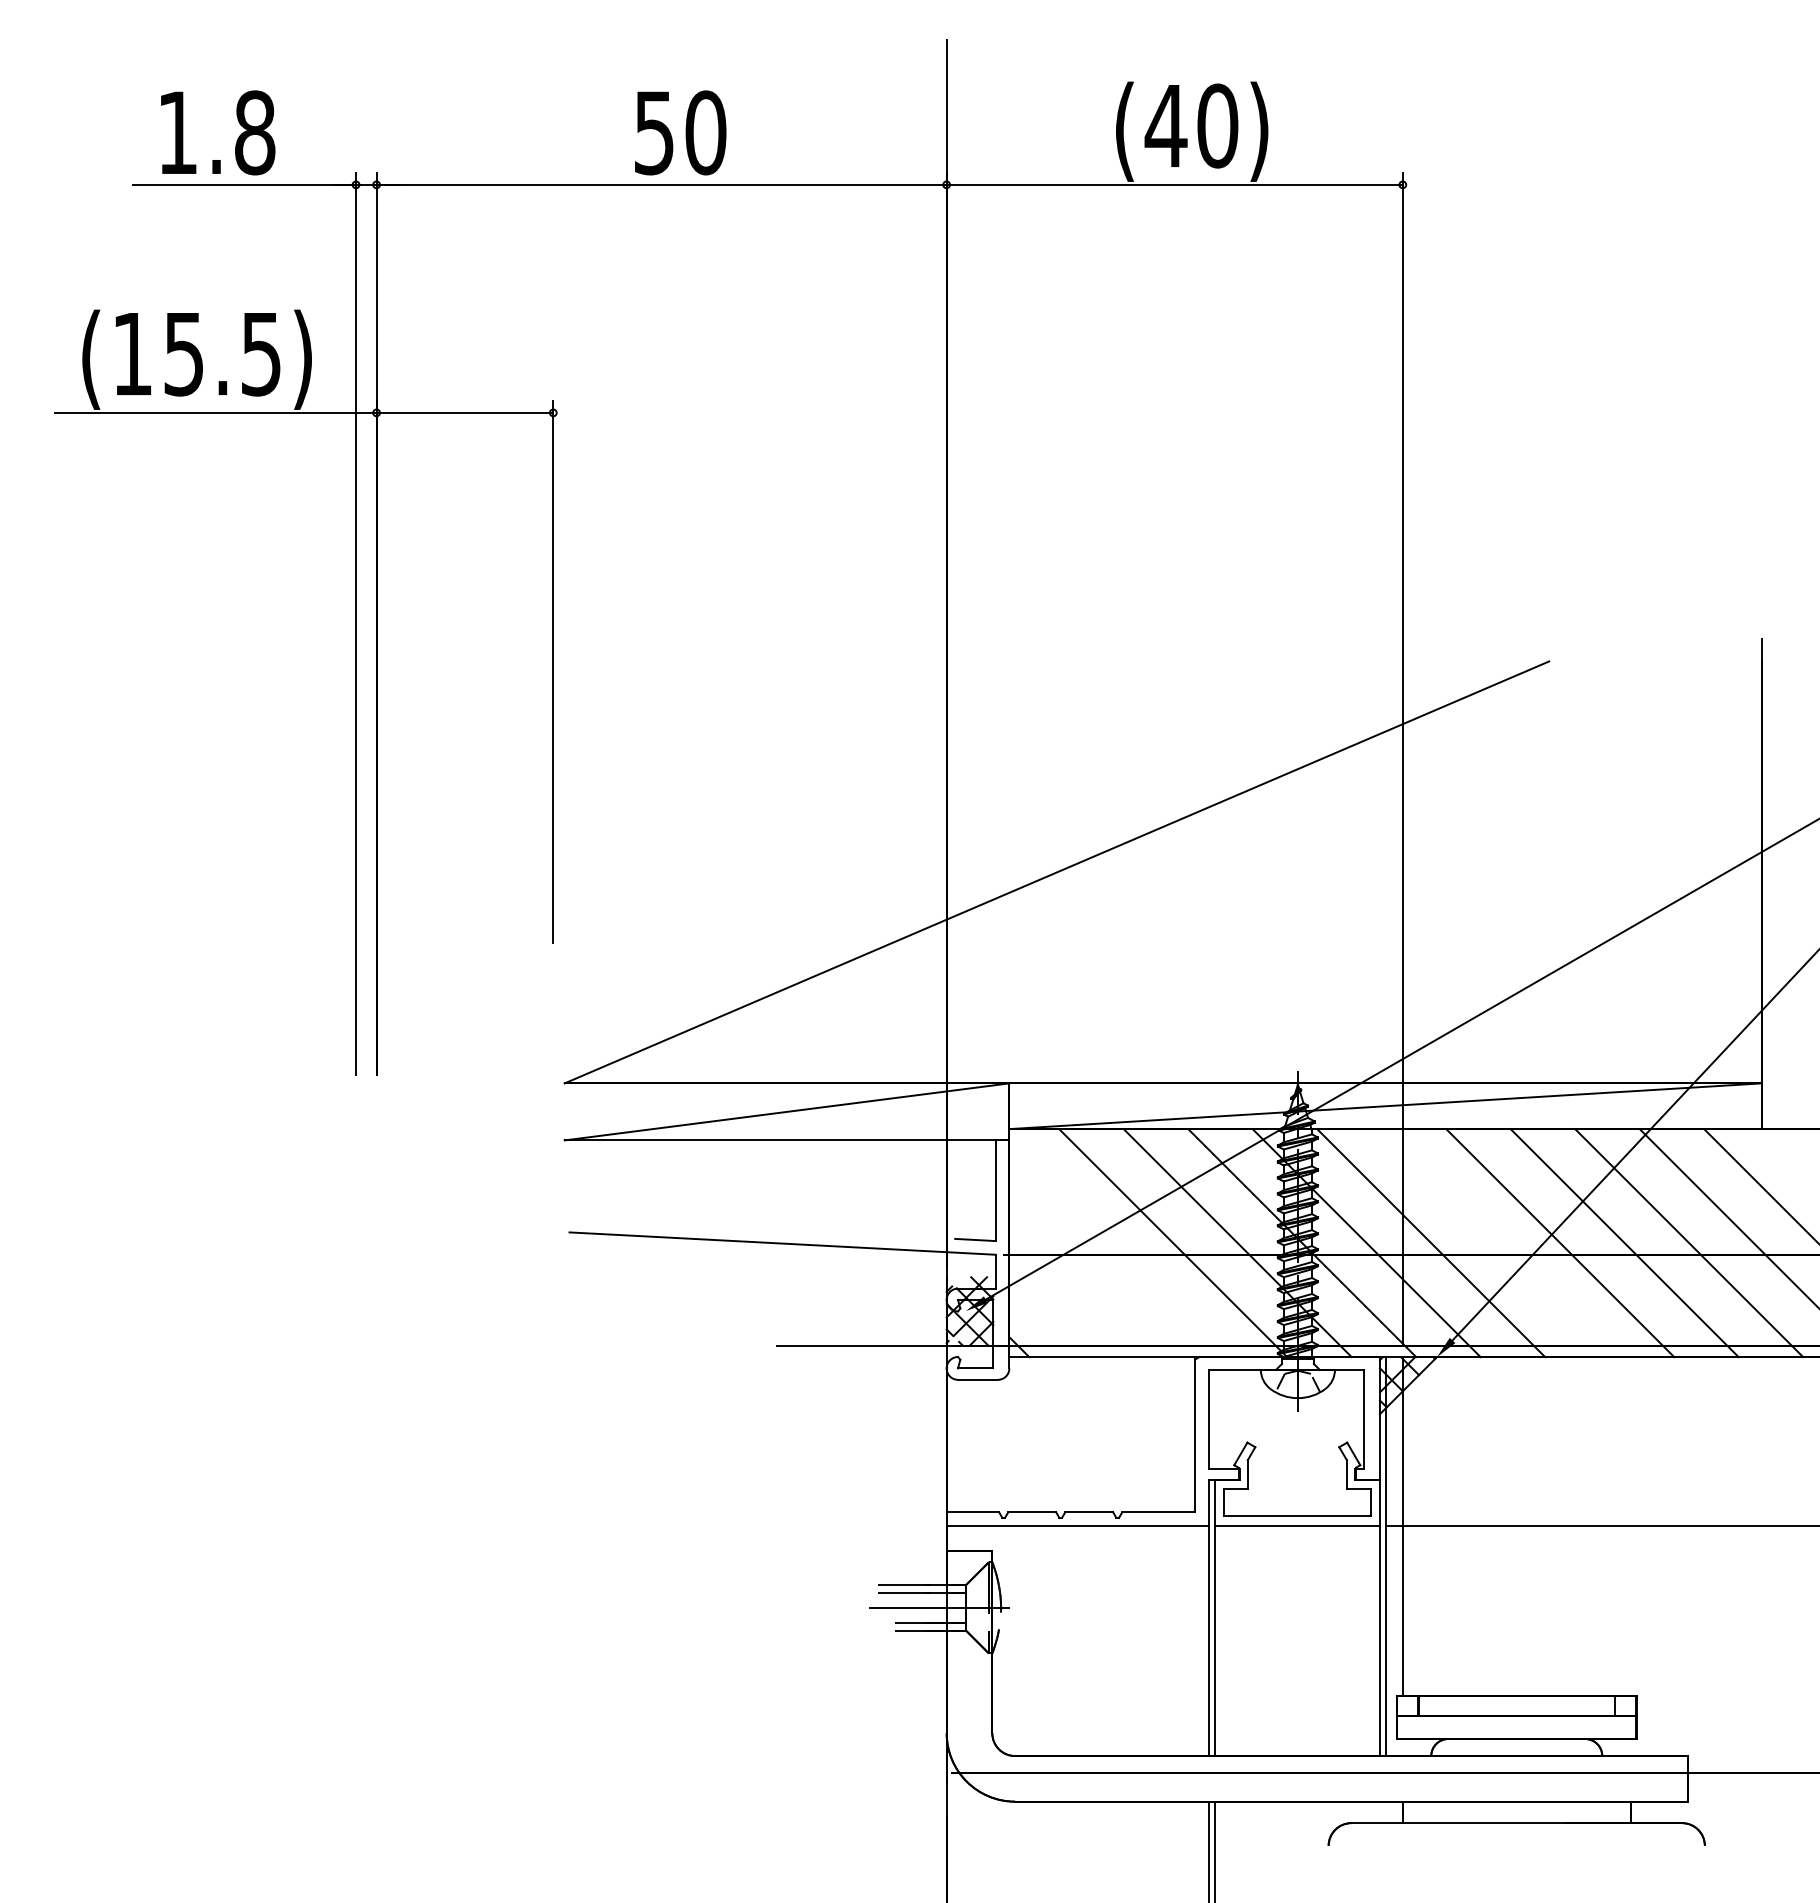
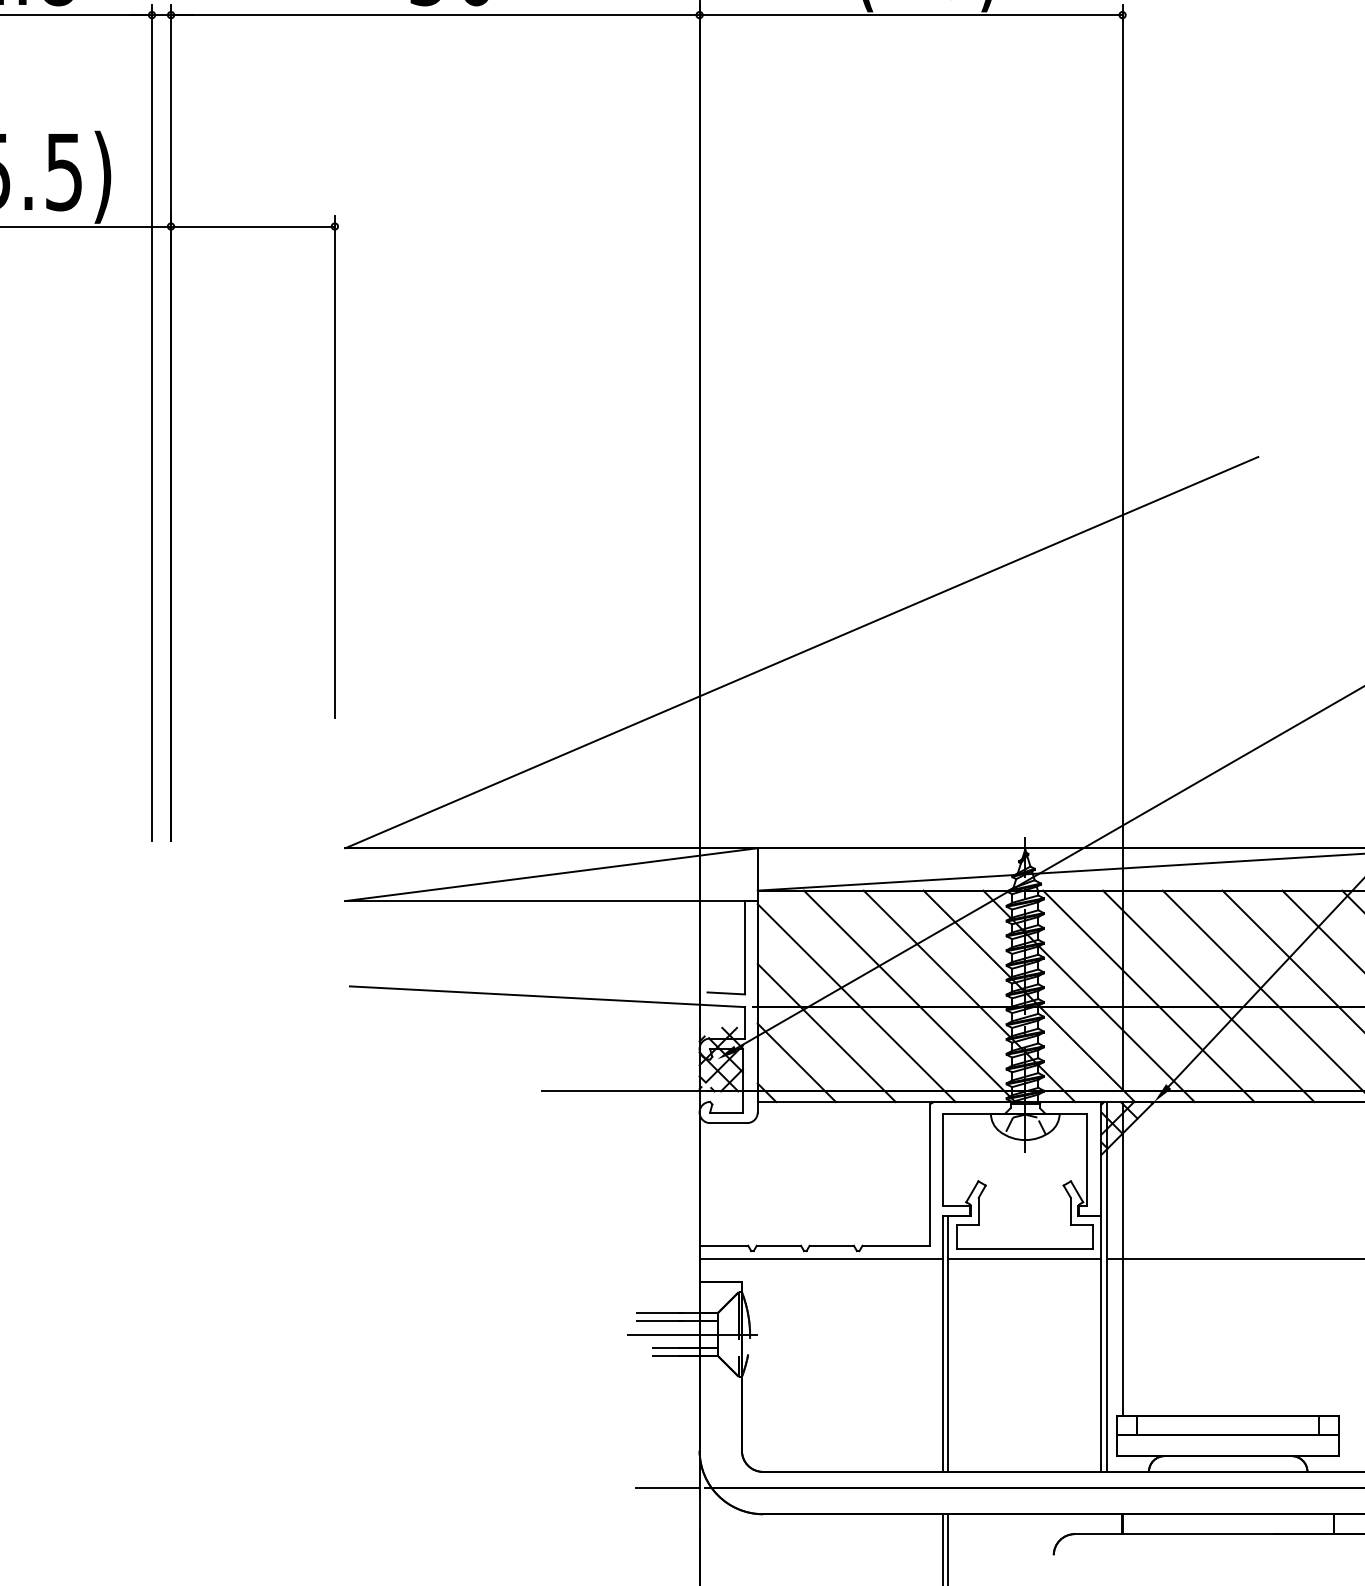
line: (1495, 1243) -> (1208, 996), added
line: (1115, 1250) -> (856, 1003), added
line: (1083, 1282) -> (826, 1032), added
line: (1051, 1314) -> (796, 1062), added
line: (912, 1773) -> (667, 1488), added

